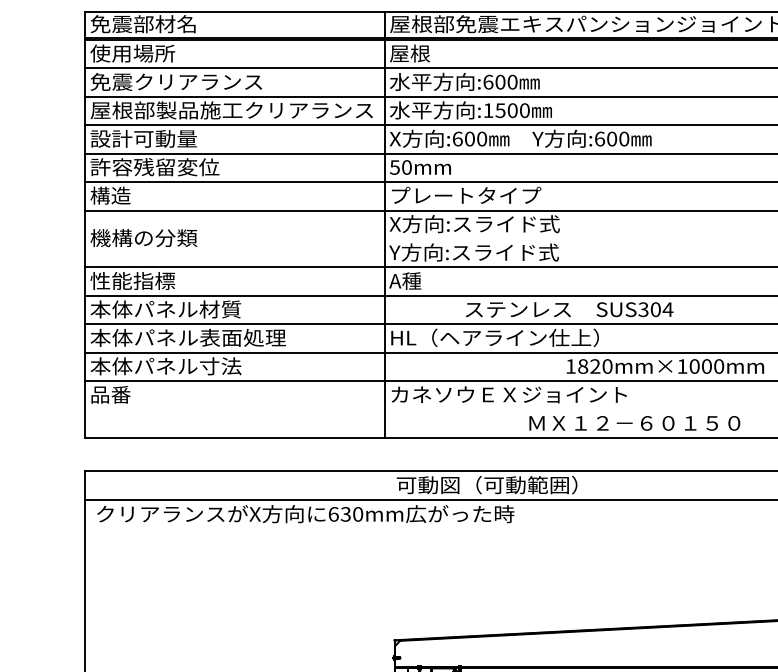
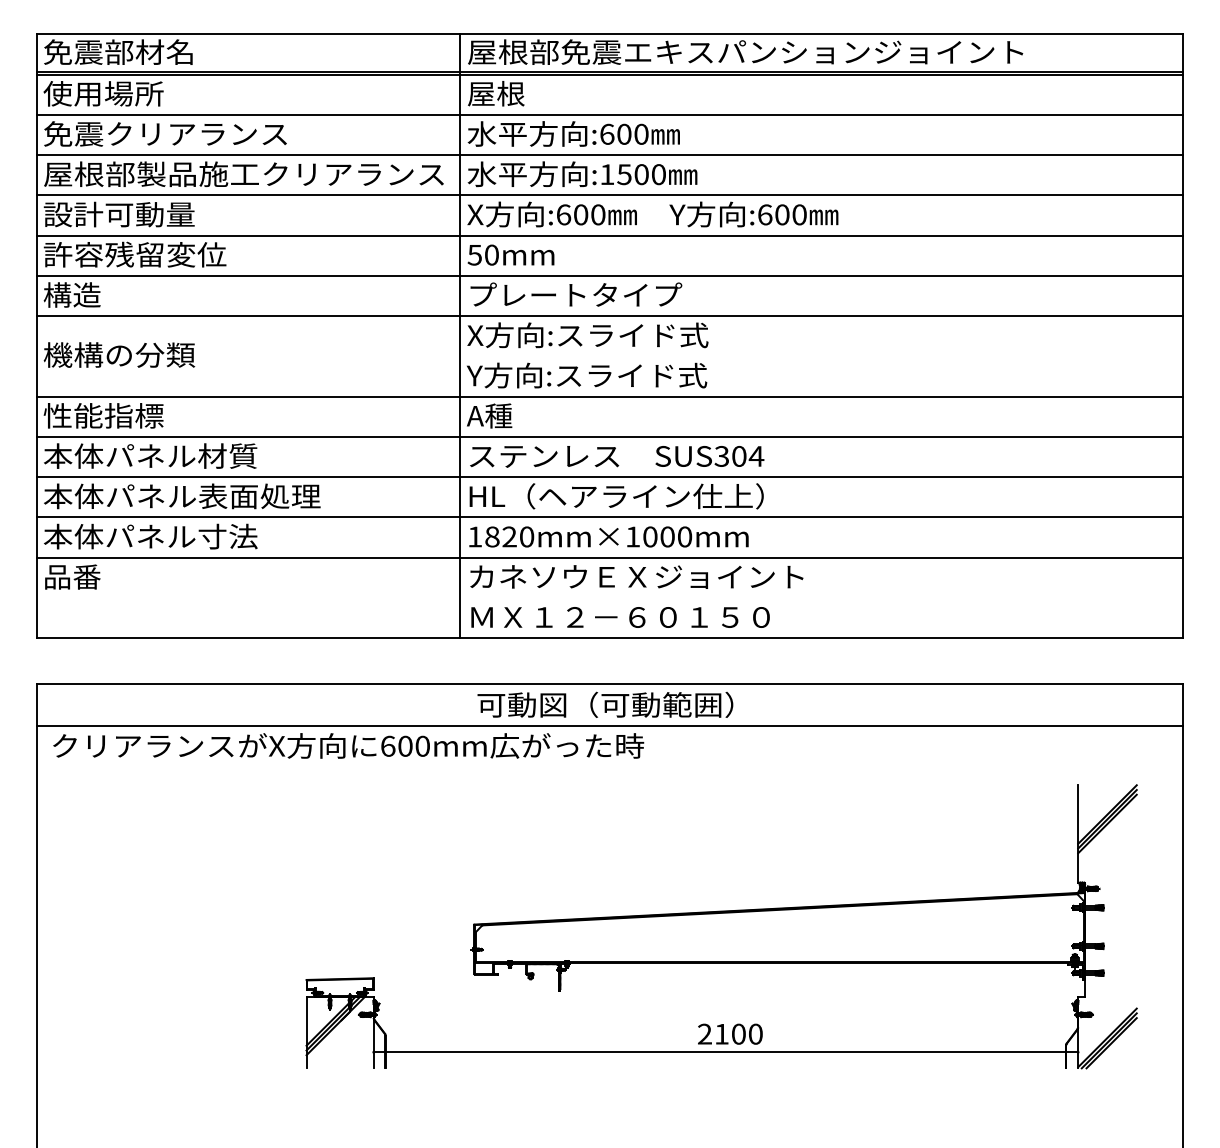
text: (569, 309) -> (617, 456), moved
text: (665, 366) -> (608, 536), moved
text: (634, 423) -> (620, 617), moved
text: (345, 513) -> (405, 745), 630mm -> 600mm

